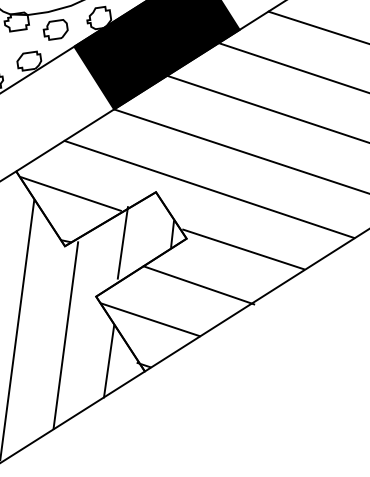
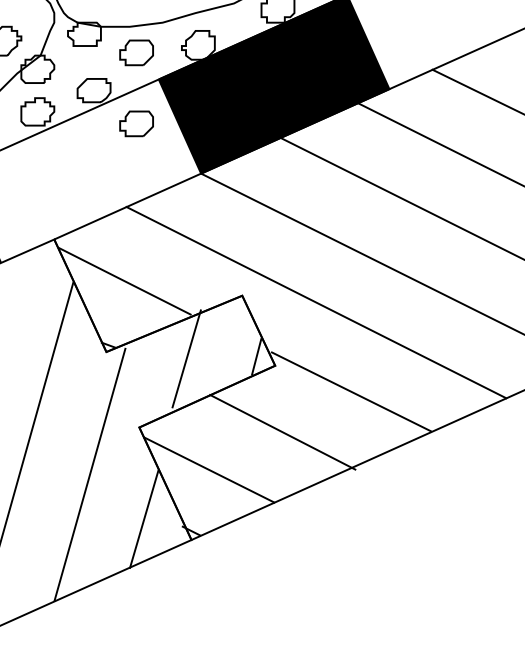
part: (62, 80) -> (136, 123), added

